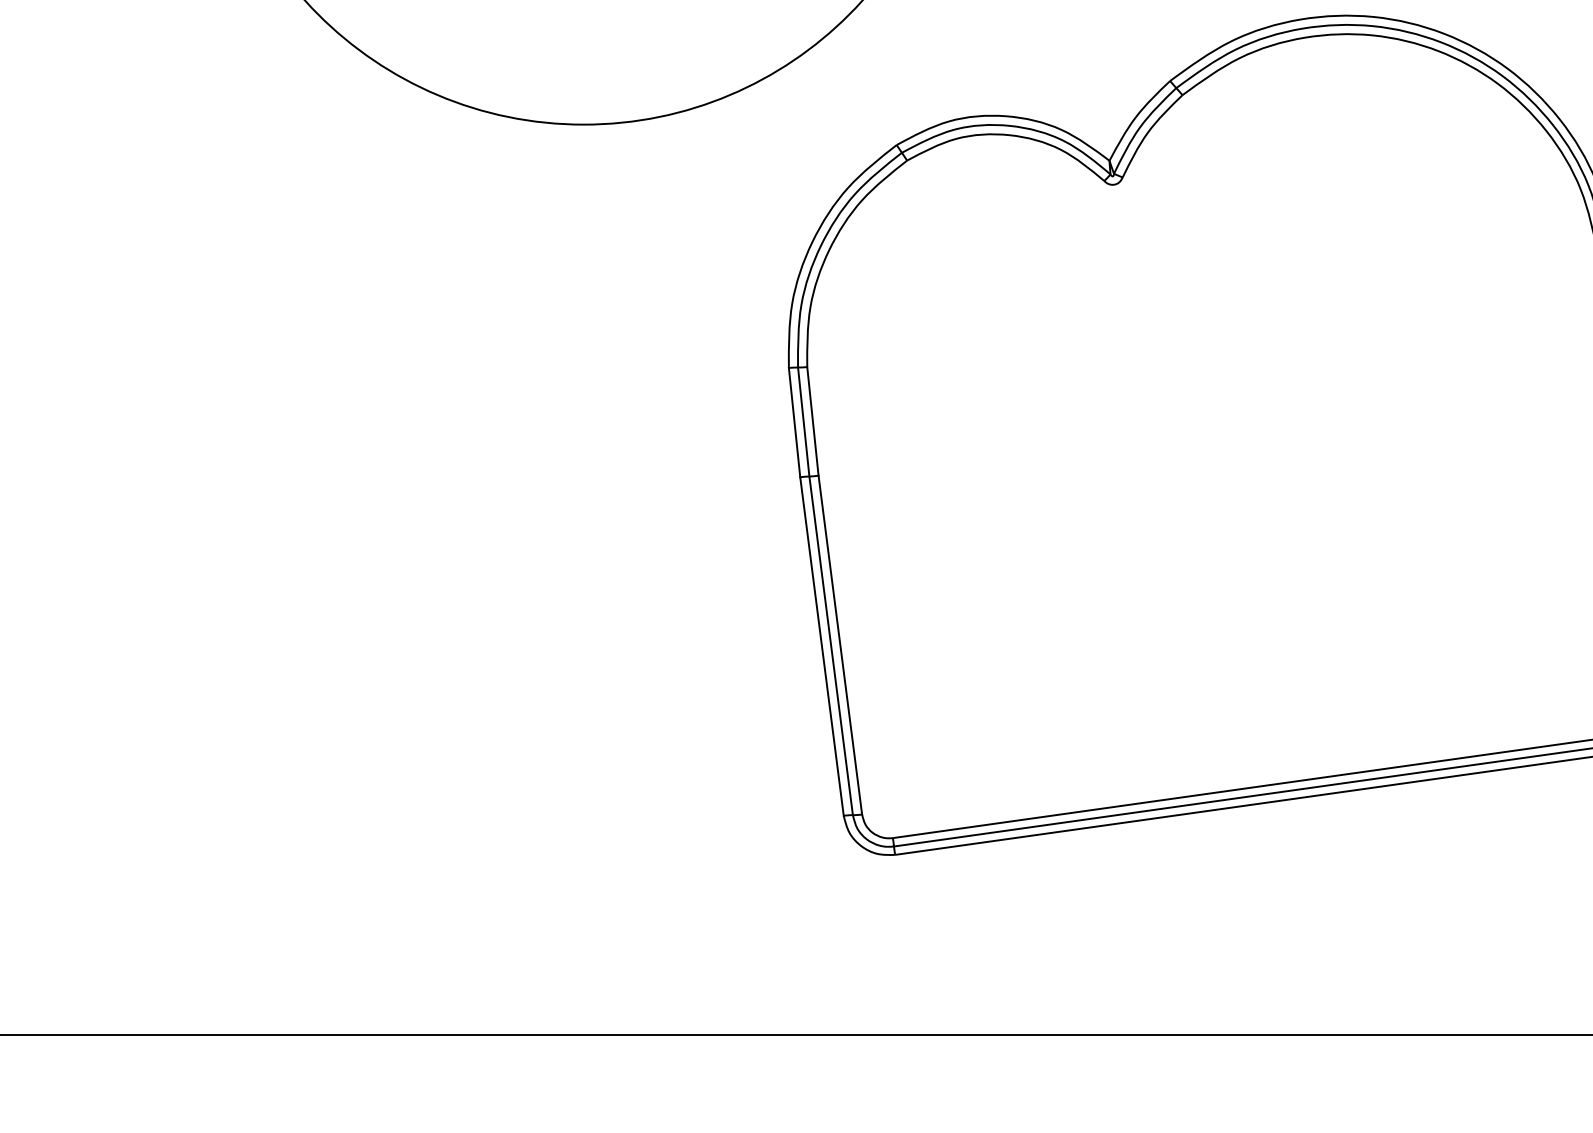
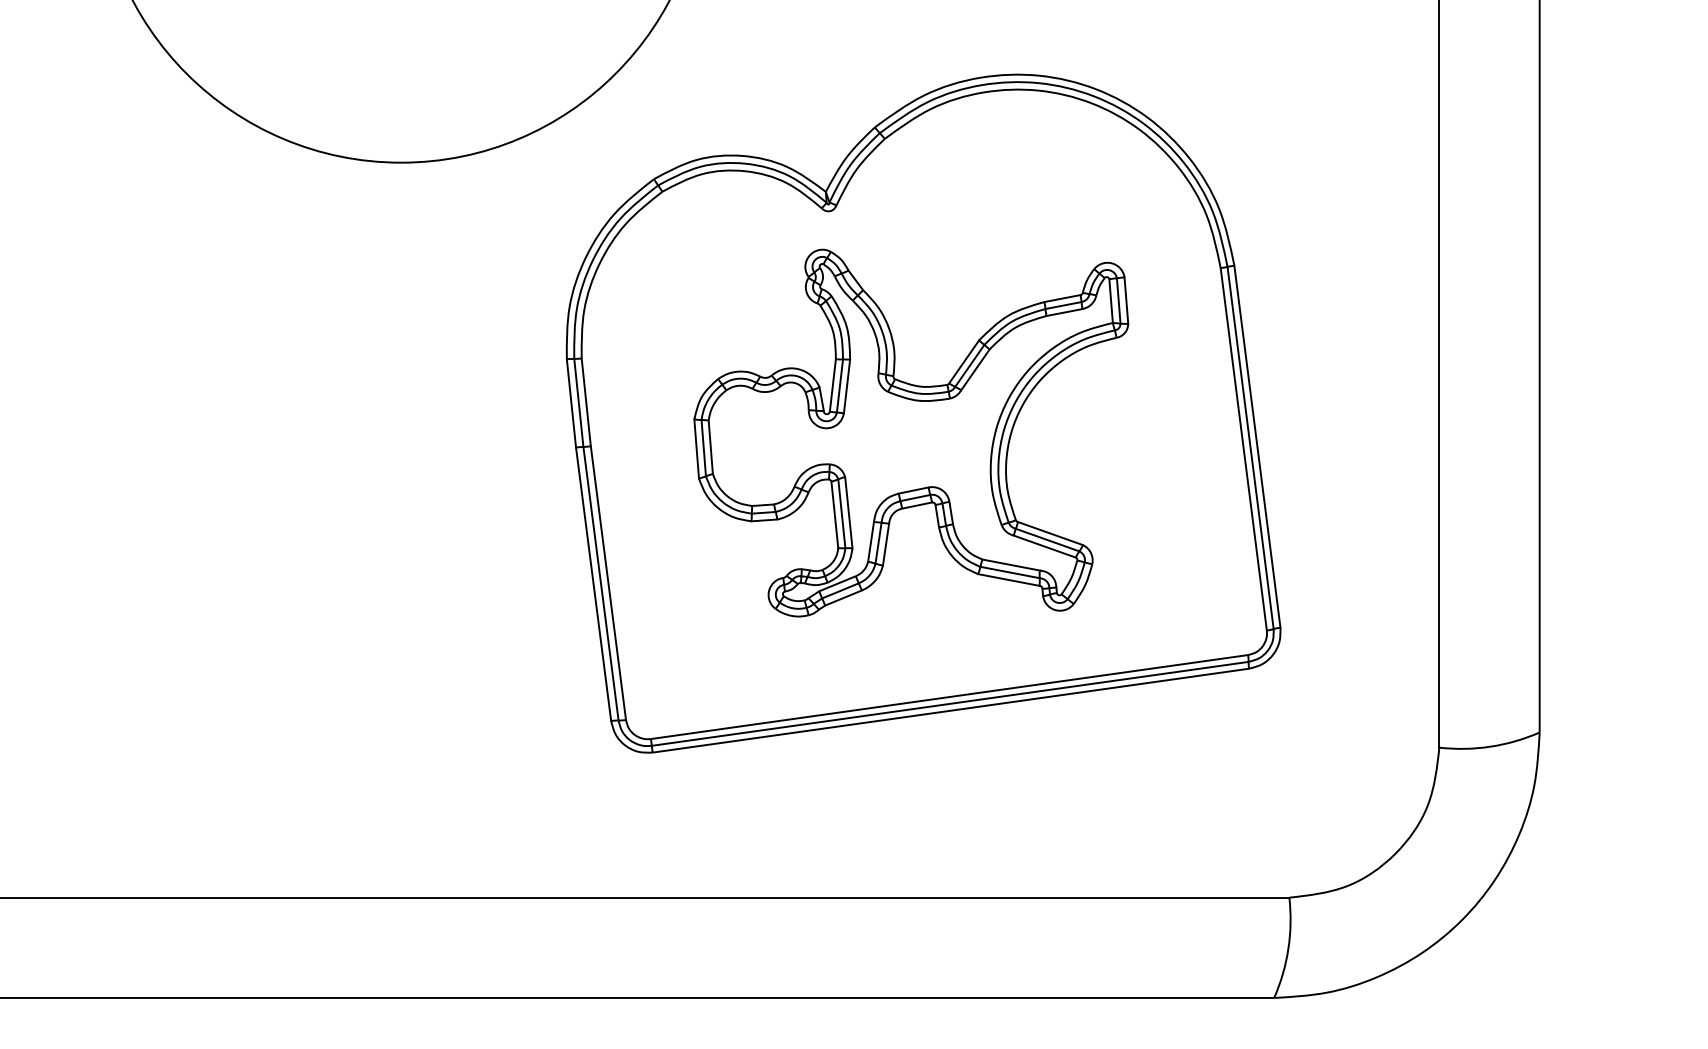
part: (1215, 458) -> (911, 432), added

